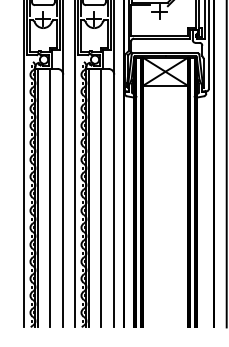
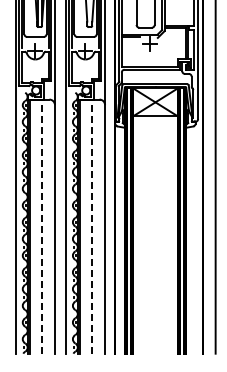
line: (49, 198) -> (41, 226), solid -> dashed
line: (100, 198) -> (91, 226), solid -> dashed

